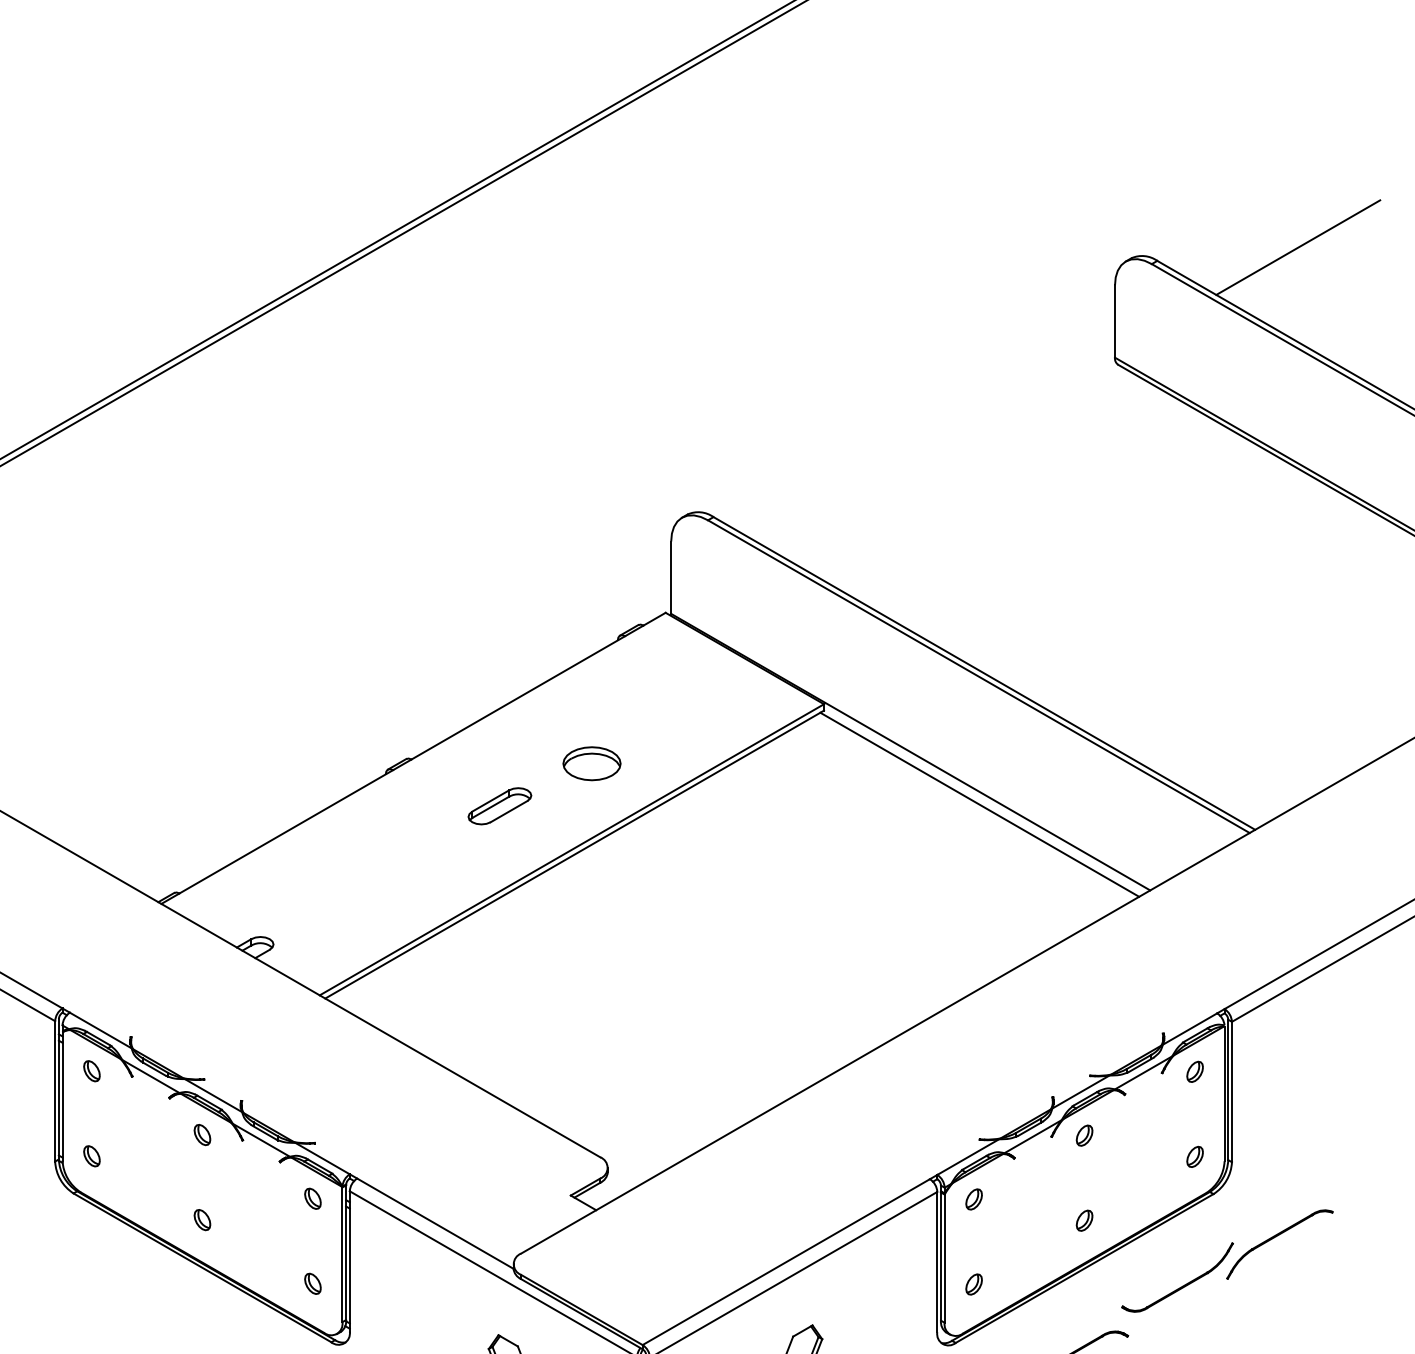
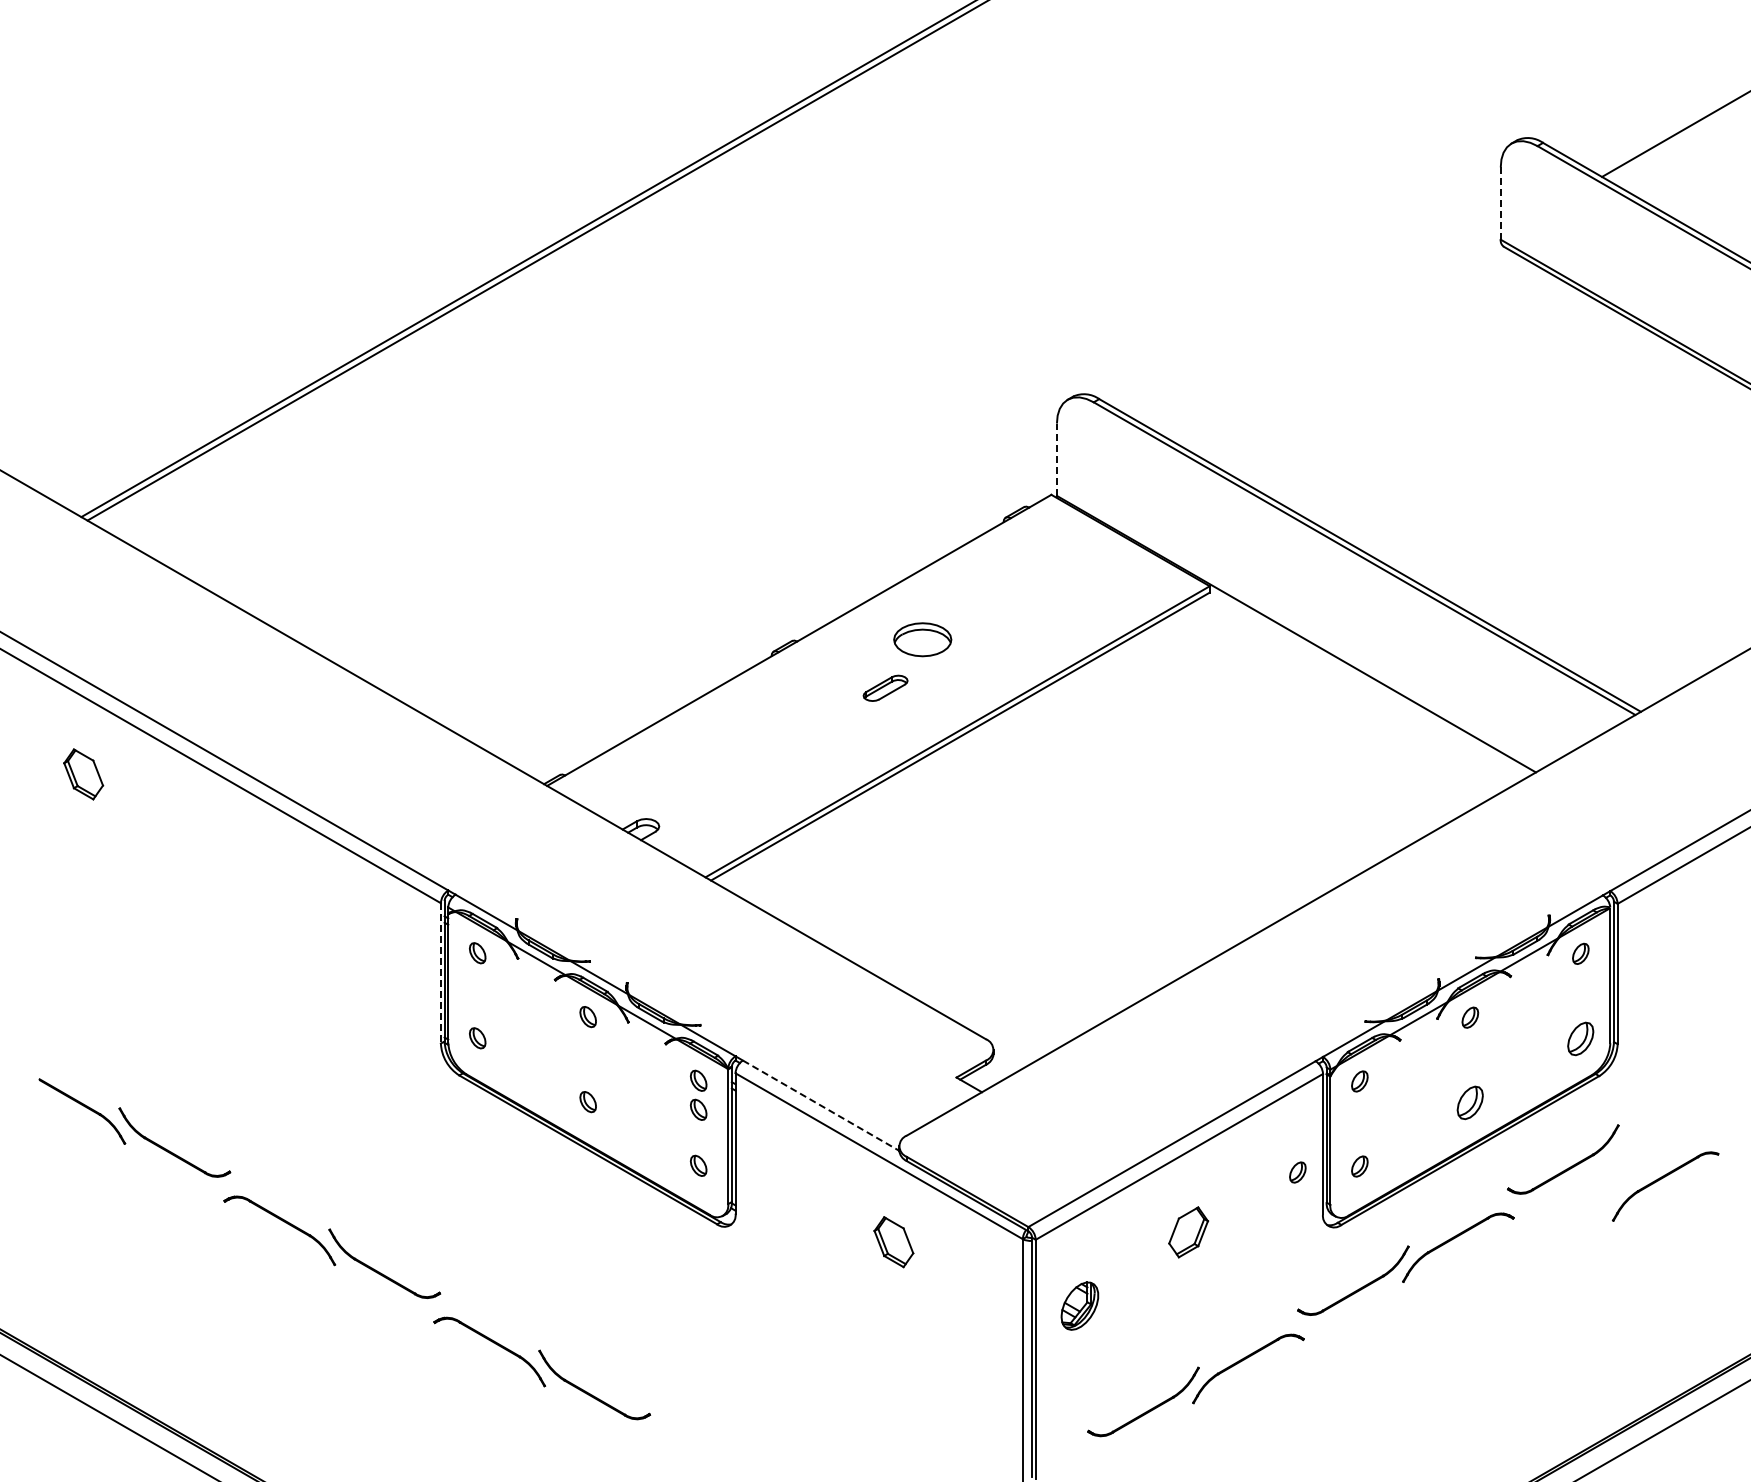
line: (1114, 322) -> (1500, 204), solid -> dashed
line: (670, 577) -> (1056, 459), solid -> dashed
part: (591, 763) -> (922, 639), moved
line: (979, 804) -> (1365, 686), removed
part: (499, 806) -> (885, 688), size x0.7
line: (54, 1091) -> (440, 973), solid -> dashed
part: (1194, 1156) -> (1580, 1038), size x1.6
part: (1084, 1220) -> (1470, 1102), size x1.6
line: (435, 1223) -> (821, 1105), solid -> dashed
part: (312, 1227) -> (698, 1109), added
part: (1274, 1238) -> (1660, 1180), moved
part: (911, 1290) -> (1297, 1172), added

